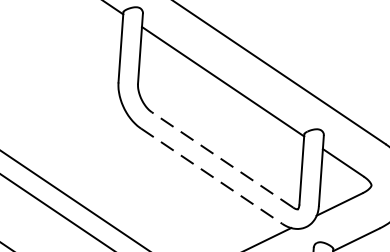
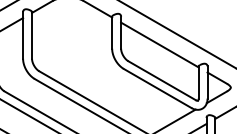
line: (223, 159) -> (162, 80), dashed -> solid
line: (211, 176) -> (157, 88), dashed -> solid

